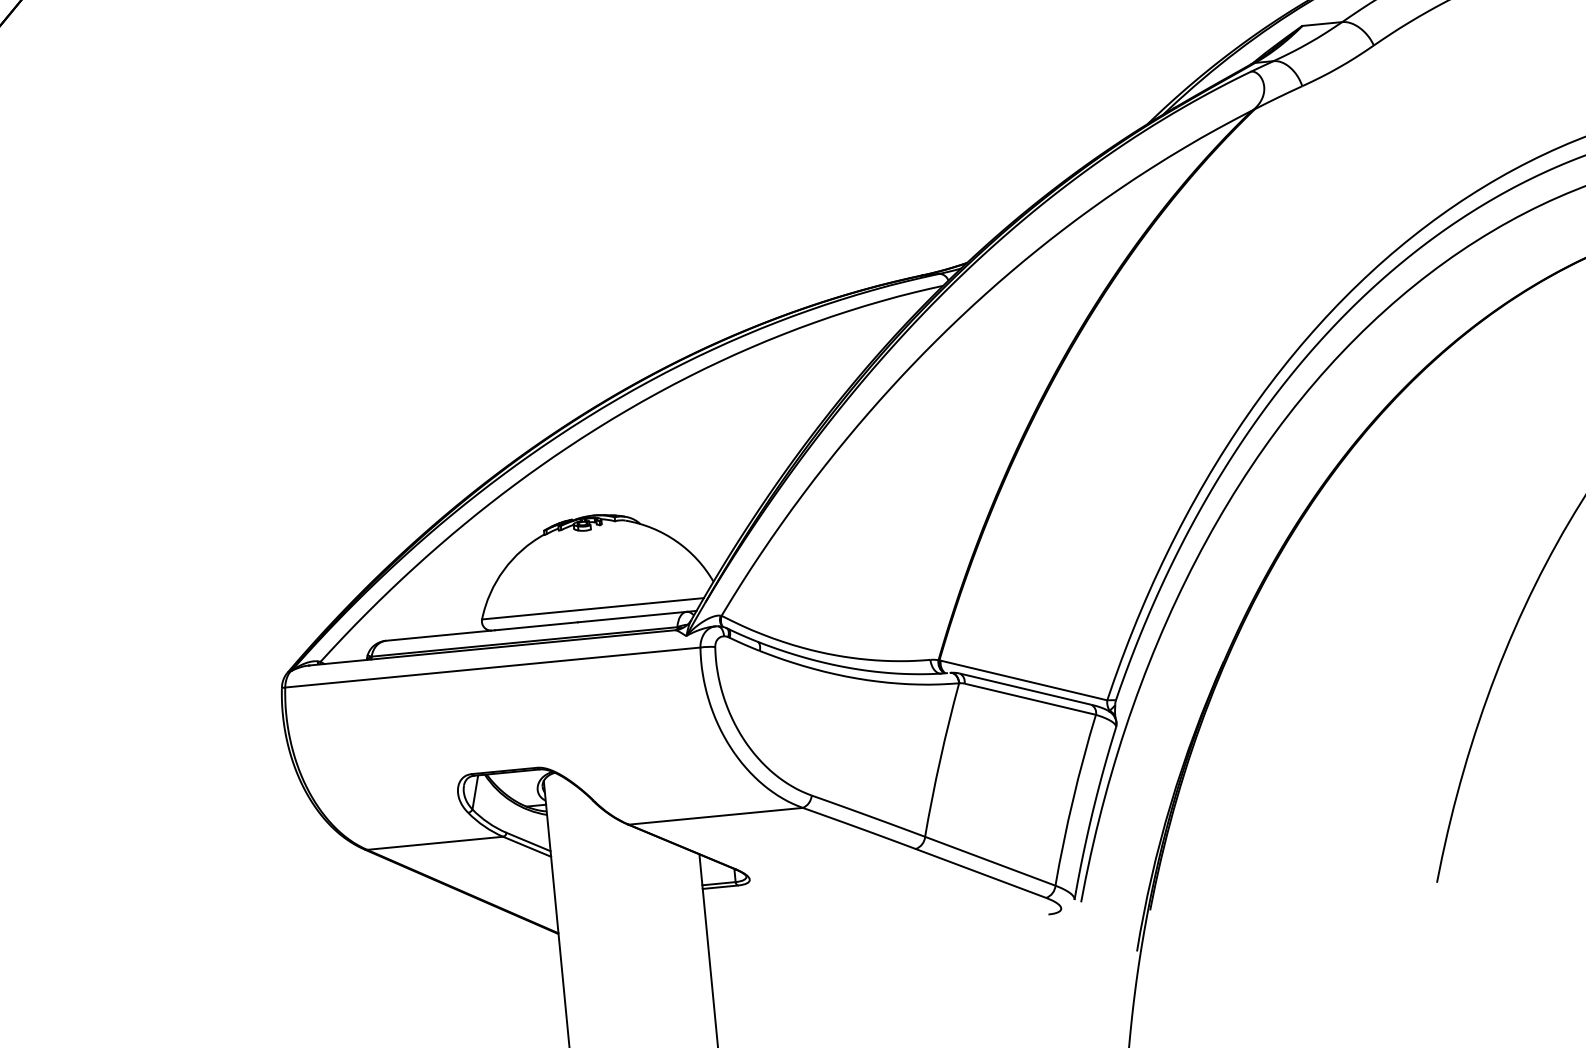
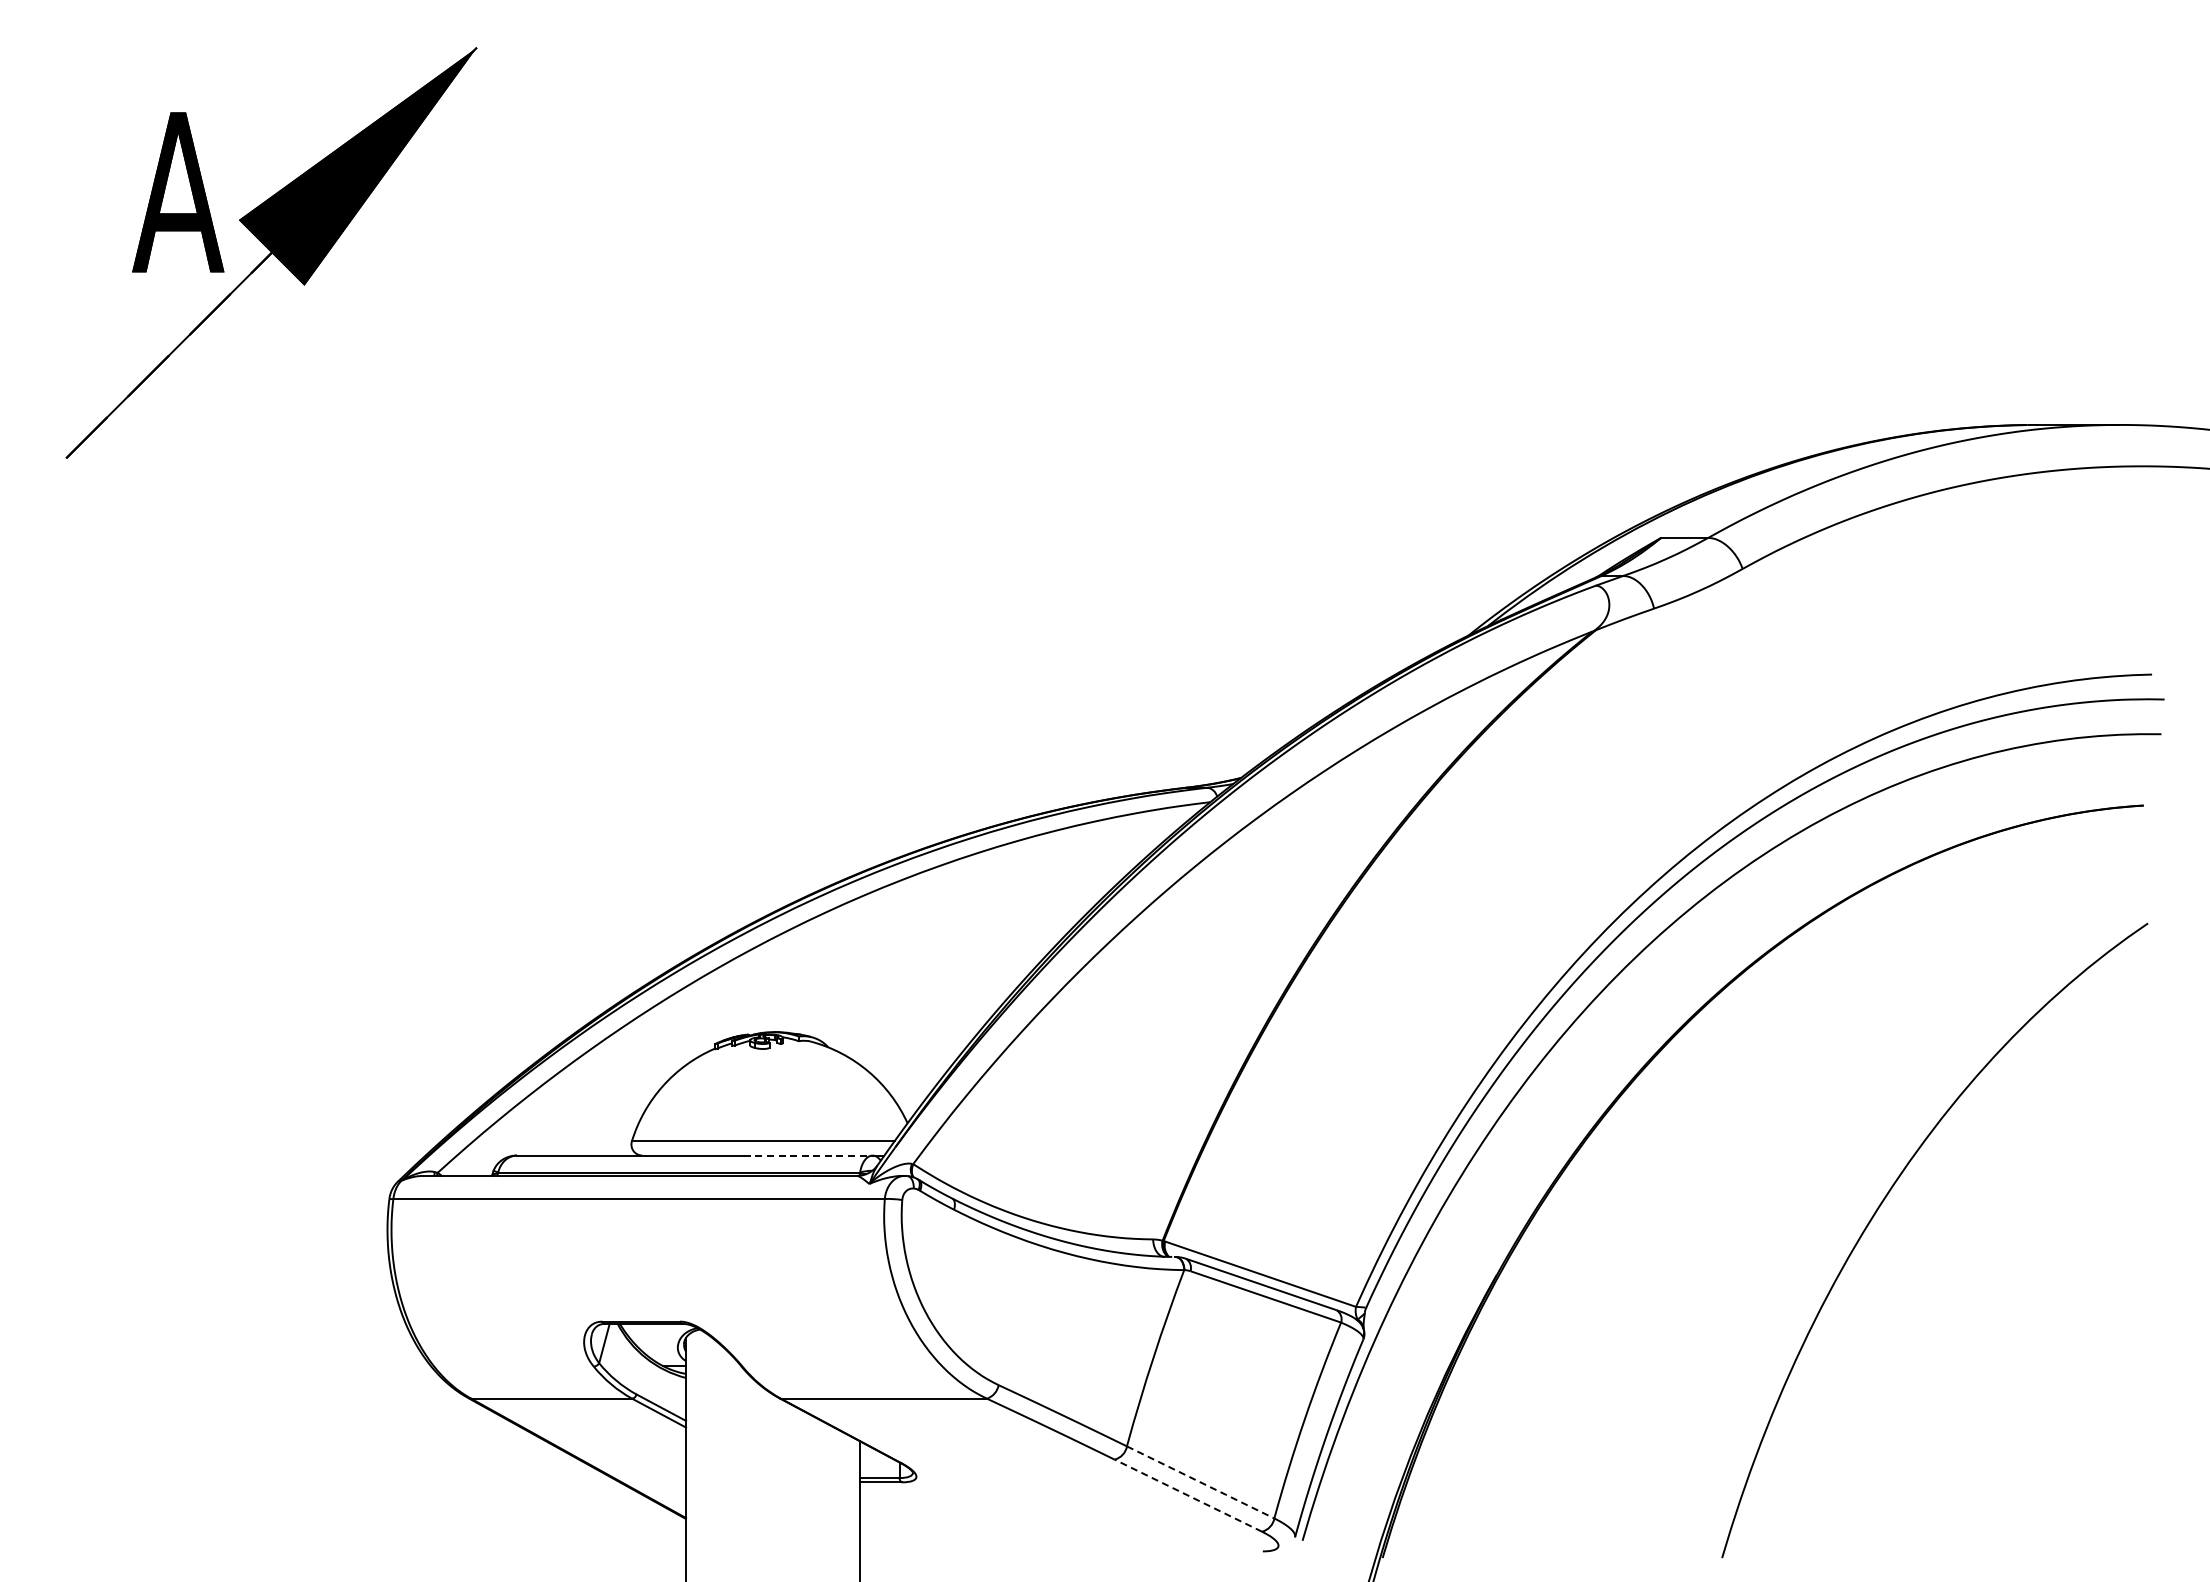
line: (632, 616) -> (808, 1155), solid -> dashed
line: (990, 861) -> (1200, 1482), solid -> dashed
line: (980, 873) -> (1187, 1495), solid -> dashed

